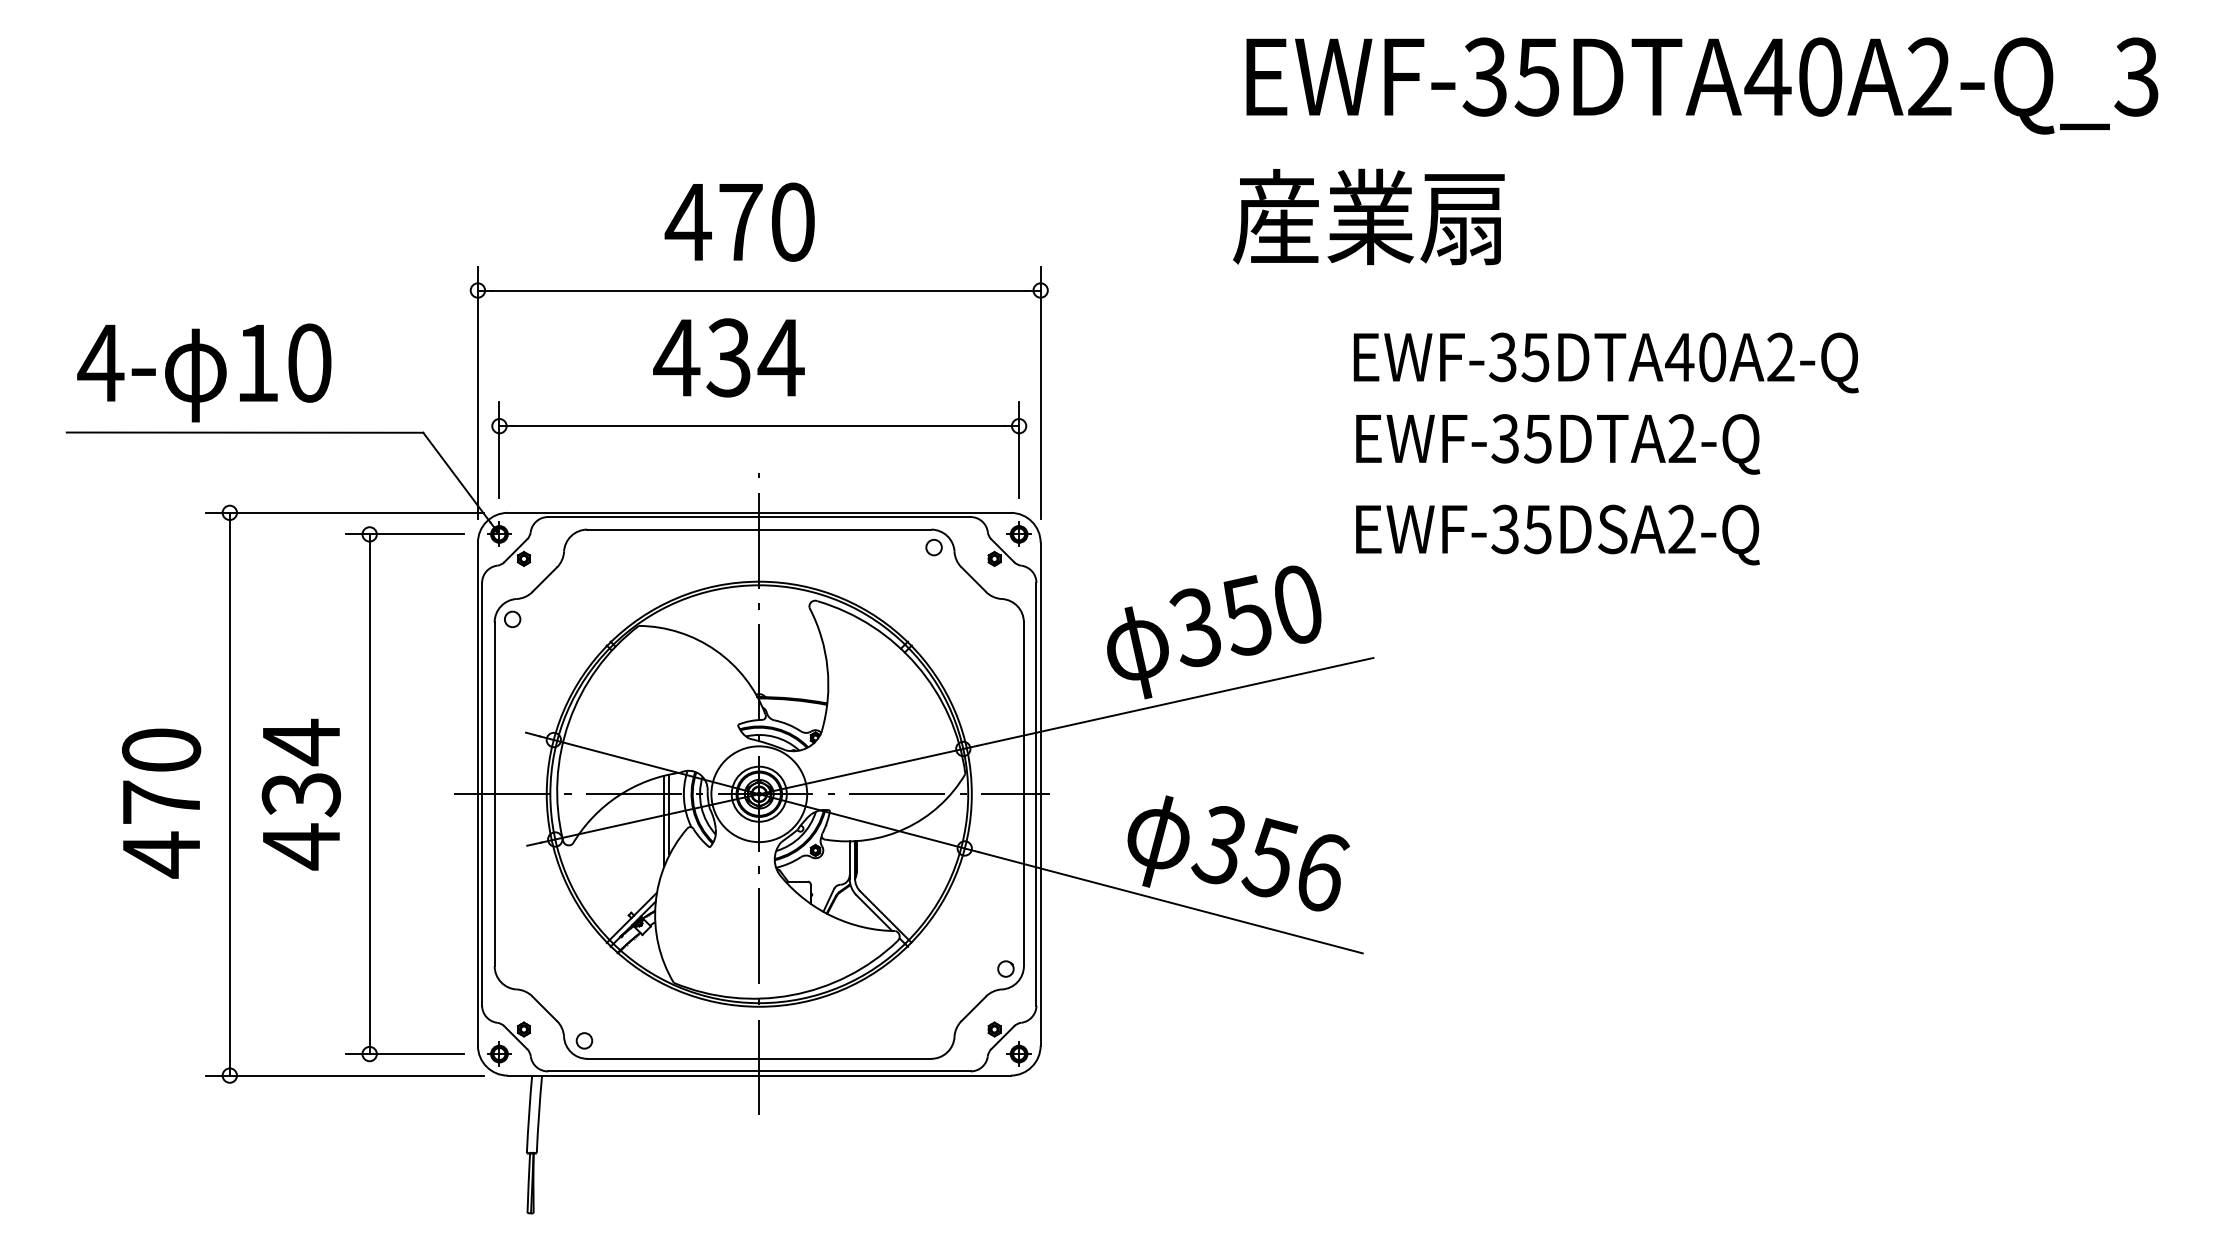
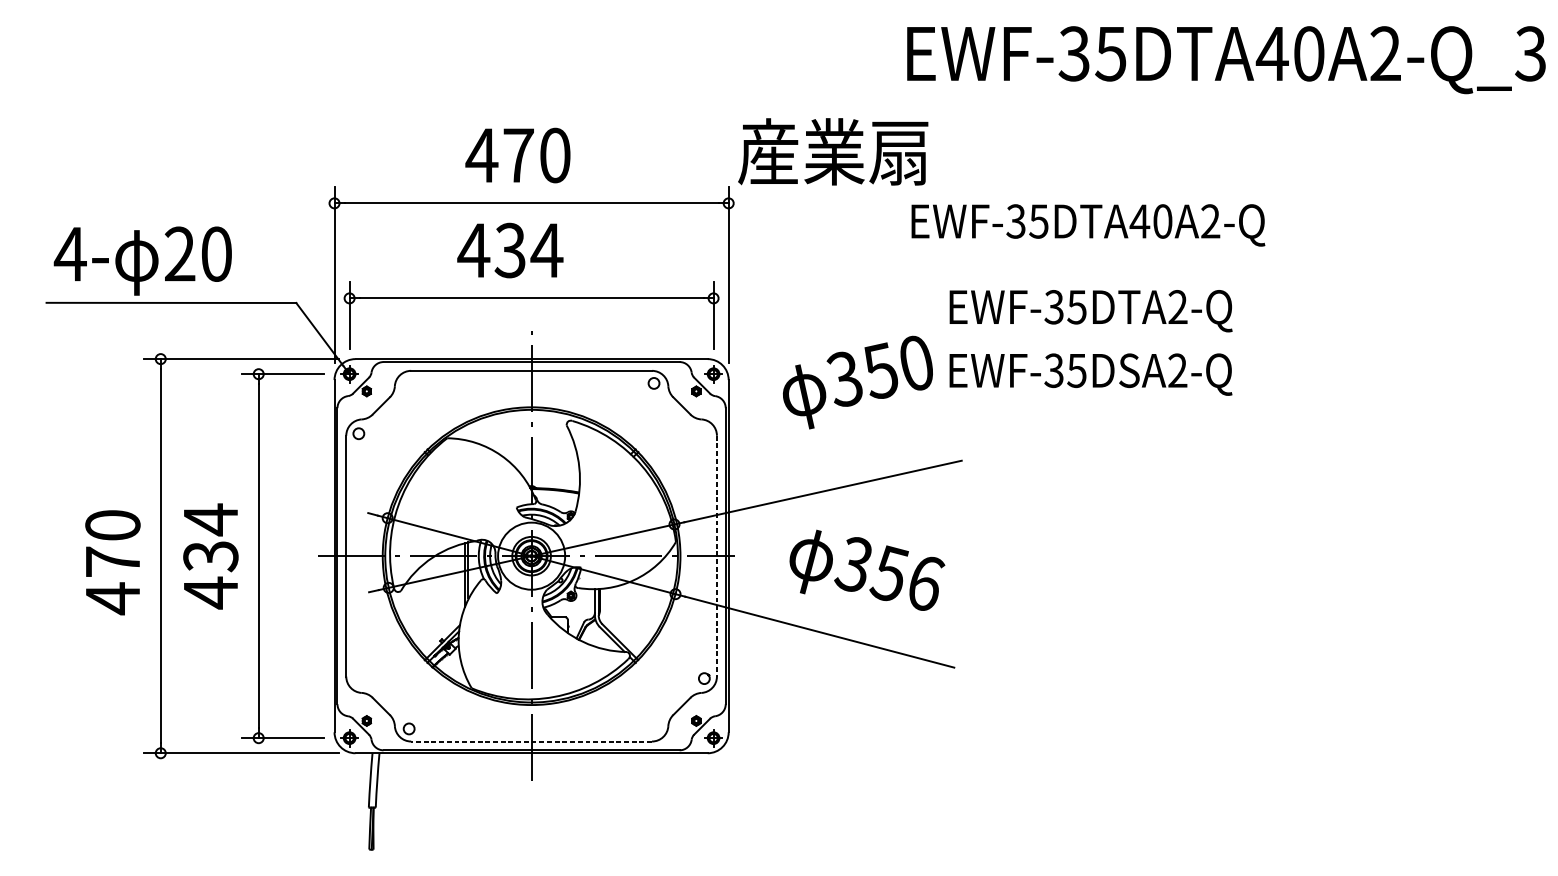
text: (1702, 85) -> (1226, 59), moved
text: (1368, 216) -> (832, 151), moved
text: (257, 362) -> (180, 253), 10 -> 20
text: (1605, 362) -> (1087, 225), moved
text: (1214, 632) -> (858, 382), moved
line: (1023, 794) -> (716, 556), solid -> dashed
text: (1238, 853) -> (867, 570), moved
line: (759, 1058) -> (531, 741), solid -> dashed

